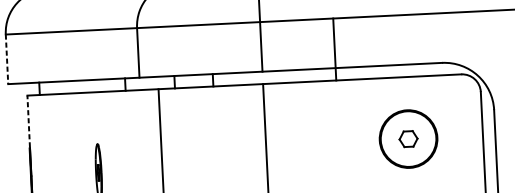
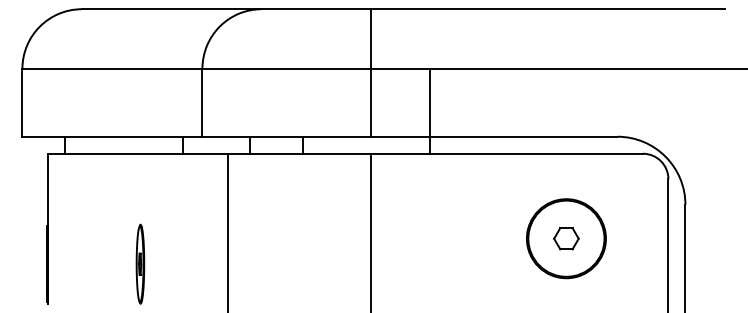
line: (334, 48) -> (430, 110), moved
line: (7, 59) -> (22, 102), dashed -> solid
line: (28, 120) -> (47, 188), dashed -> solid

